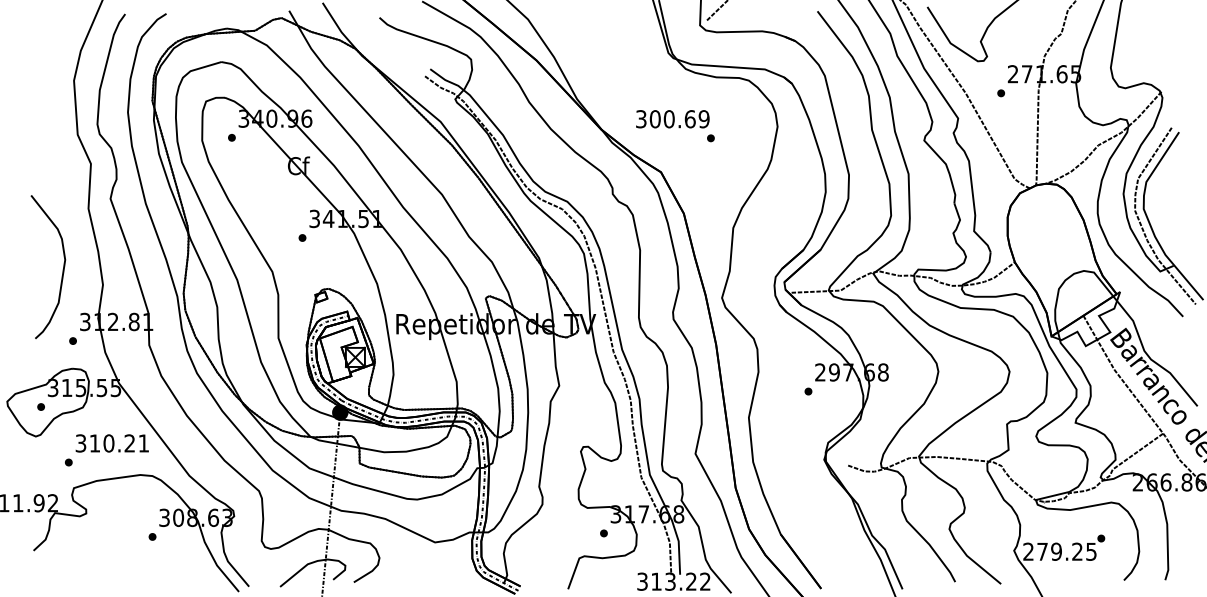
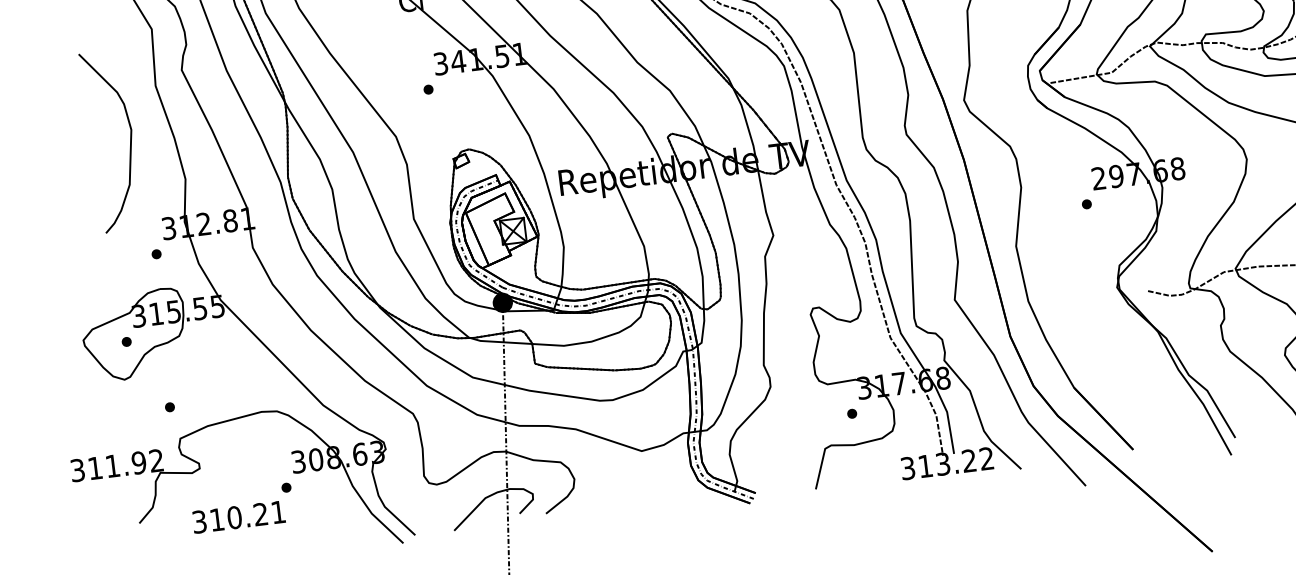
curve: (62, 269) -> (129, 142), moved
text: (111, 443) -> (237, 517), moved

